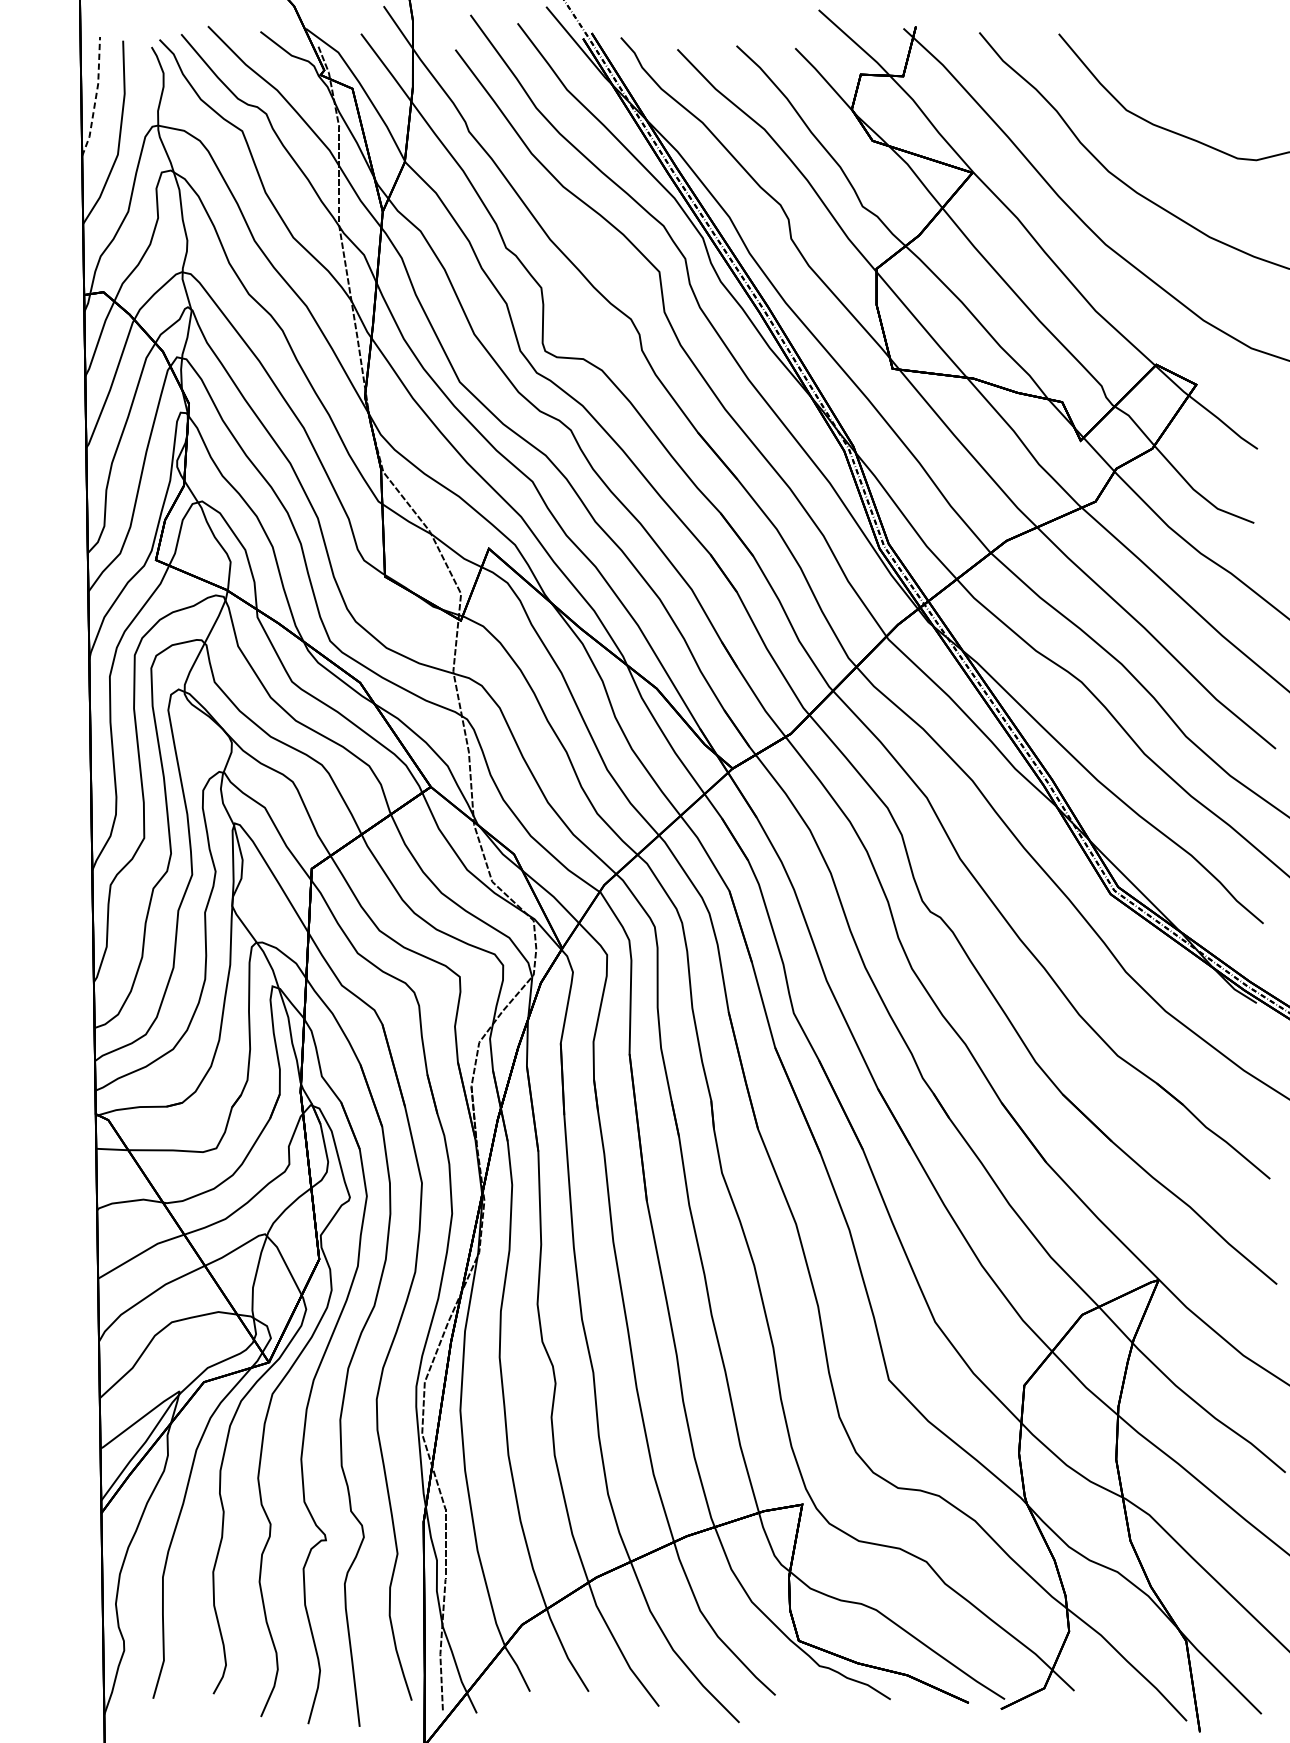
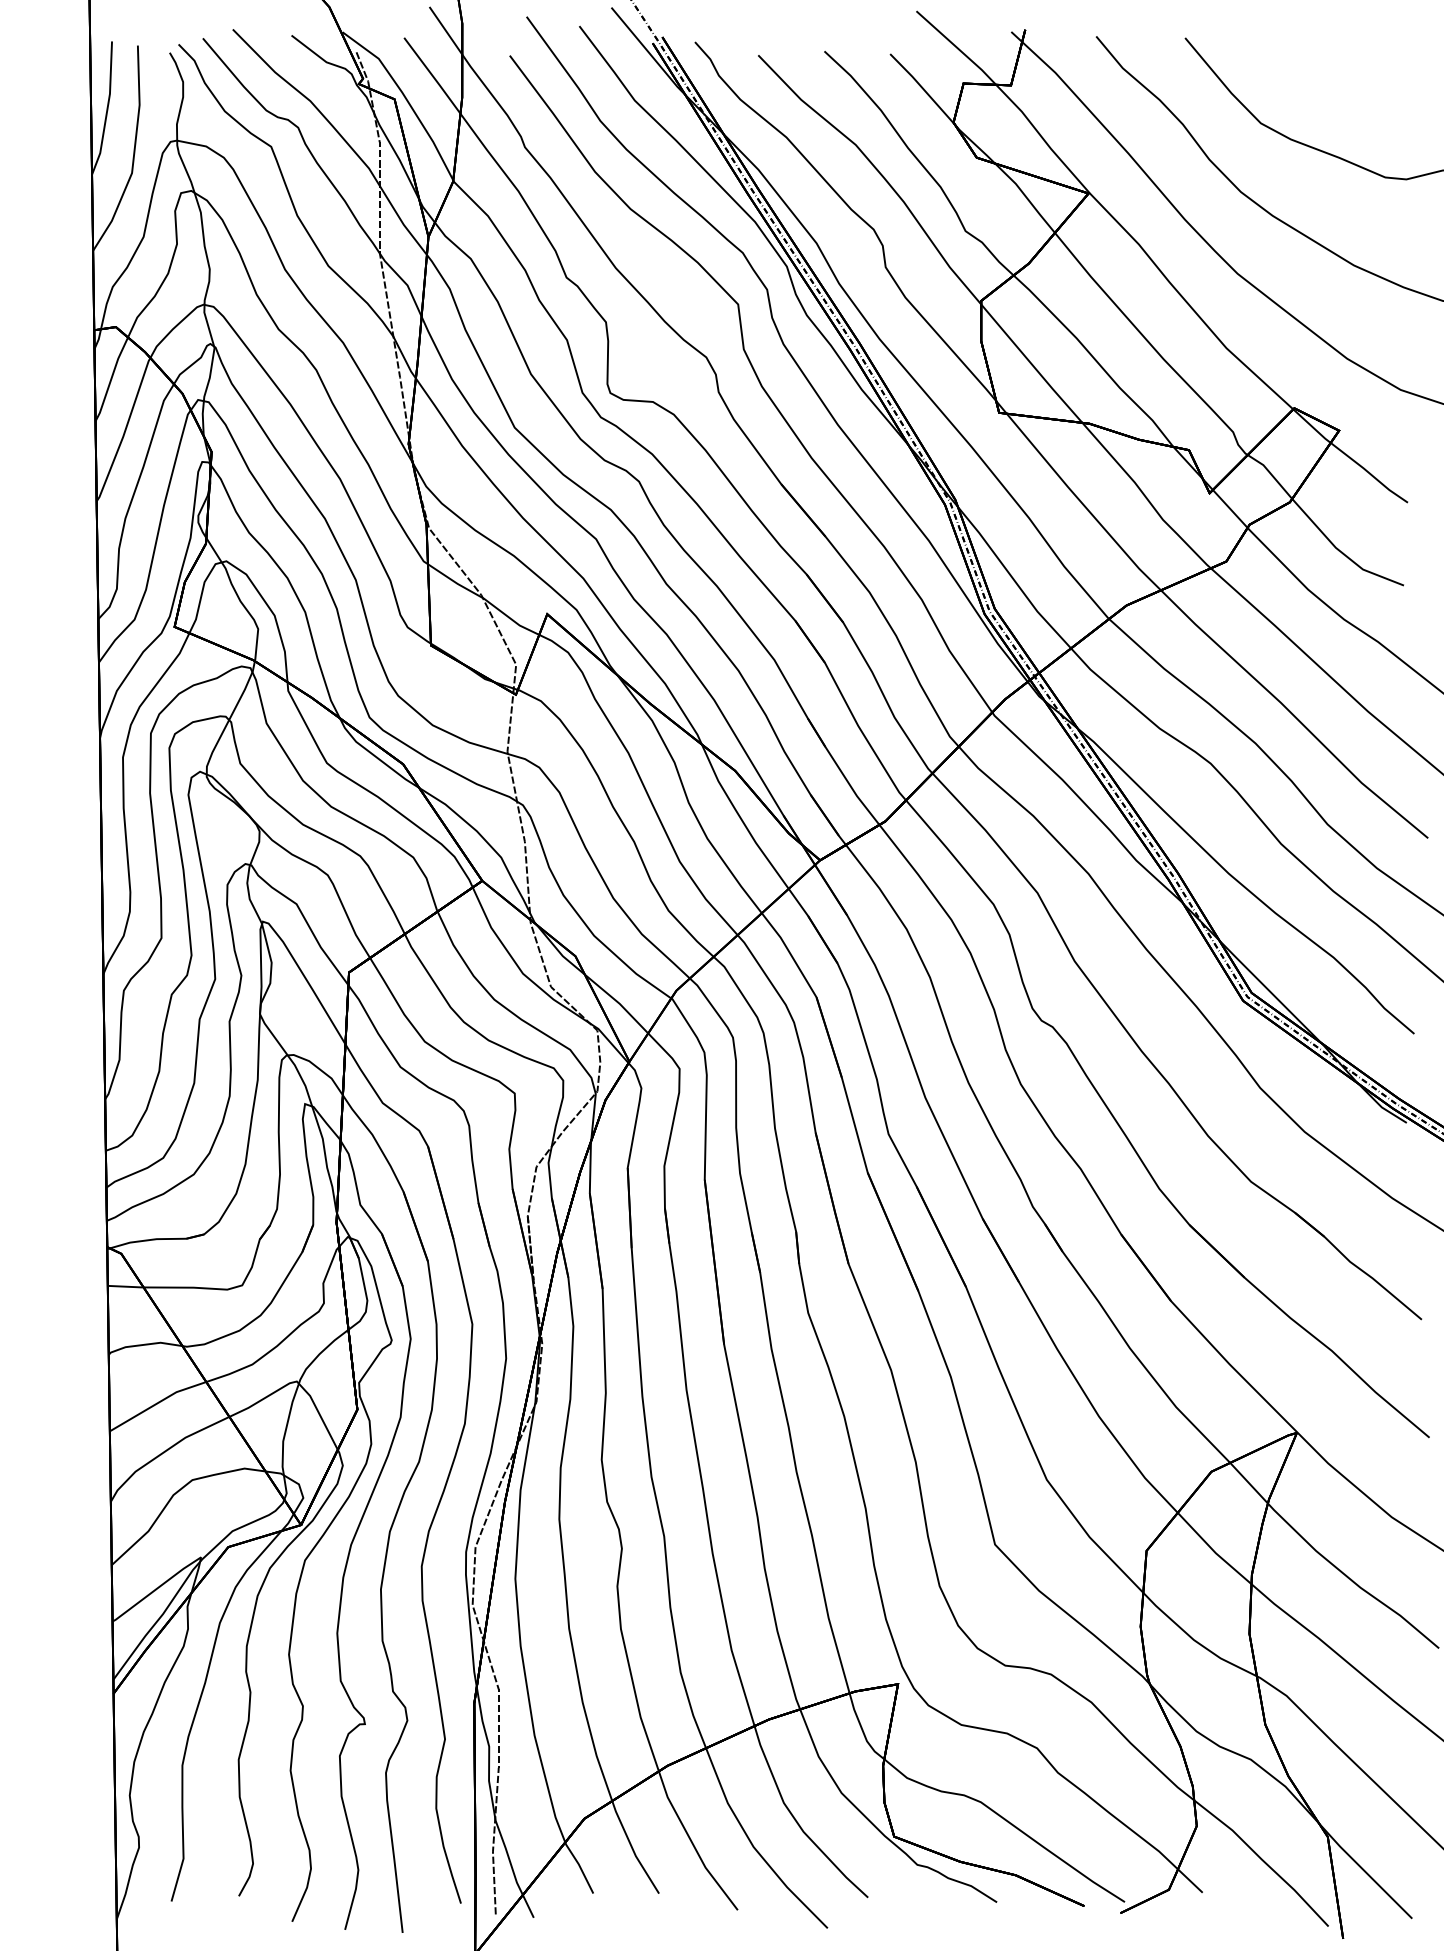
line: (96, 97) -> (107, 109), dashed -> solid

